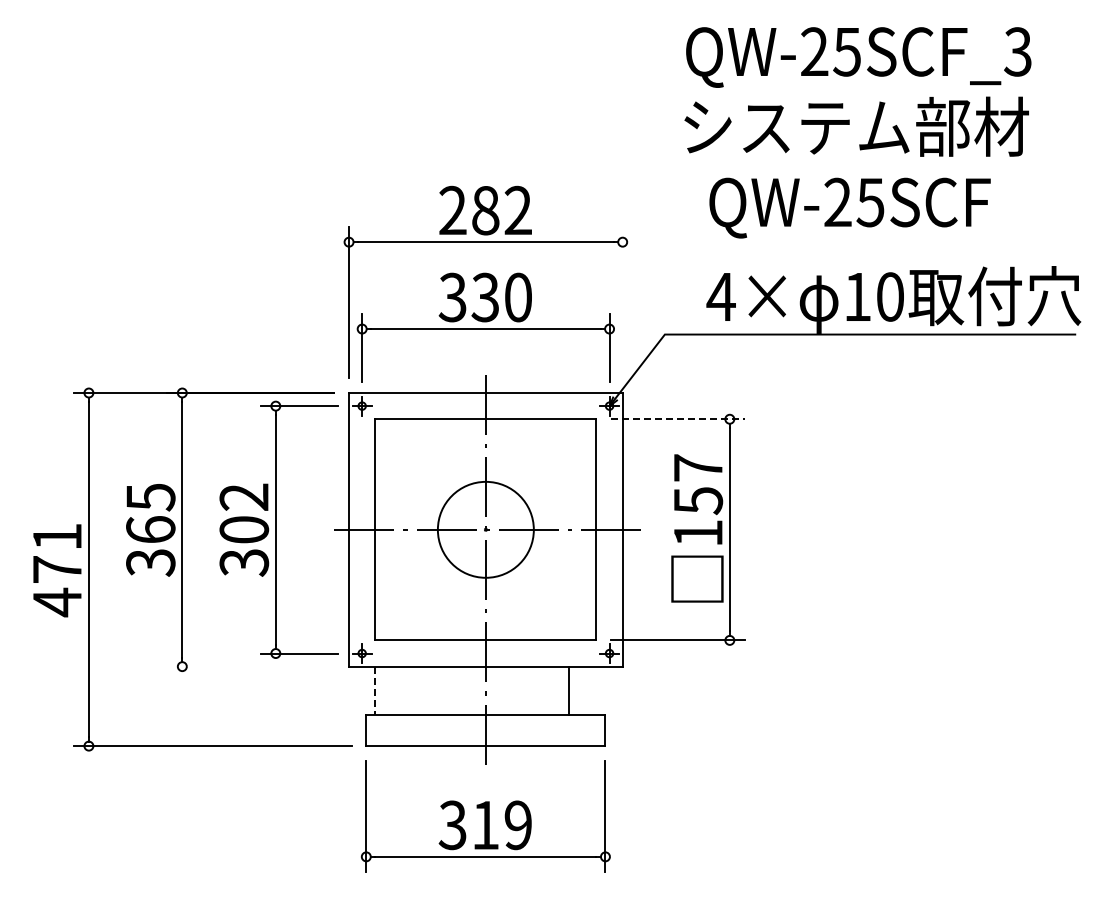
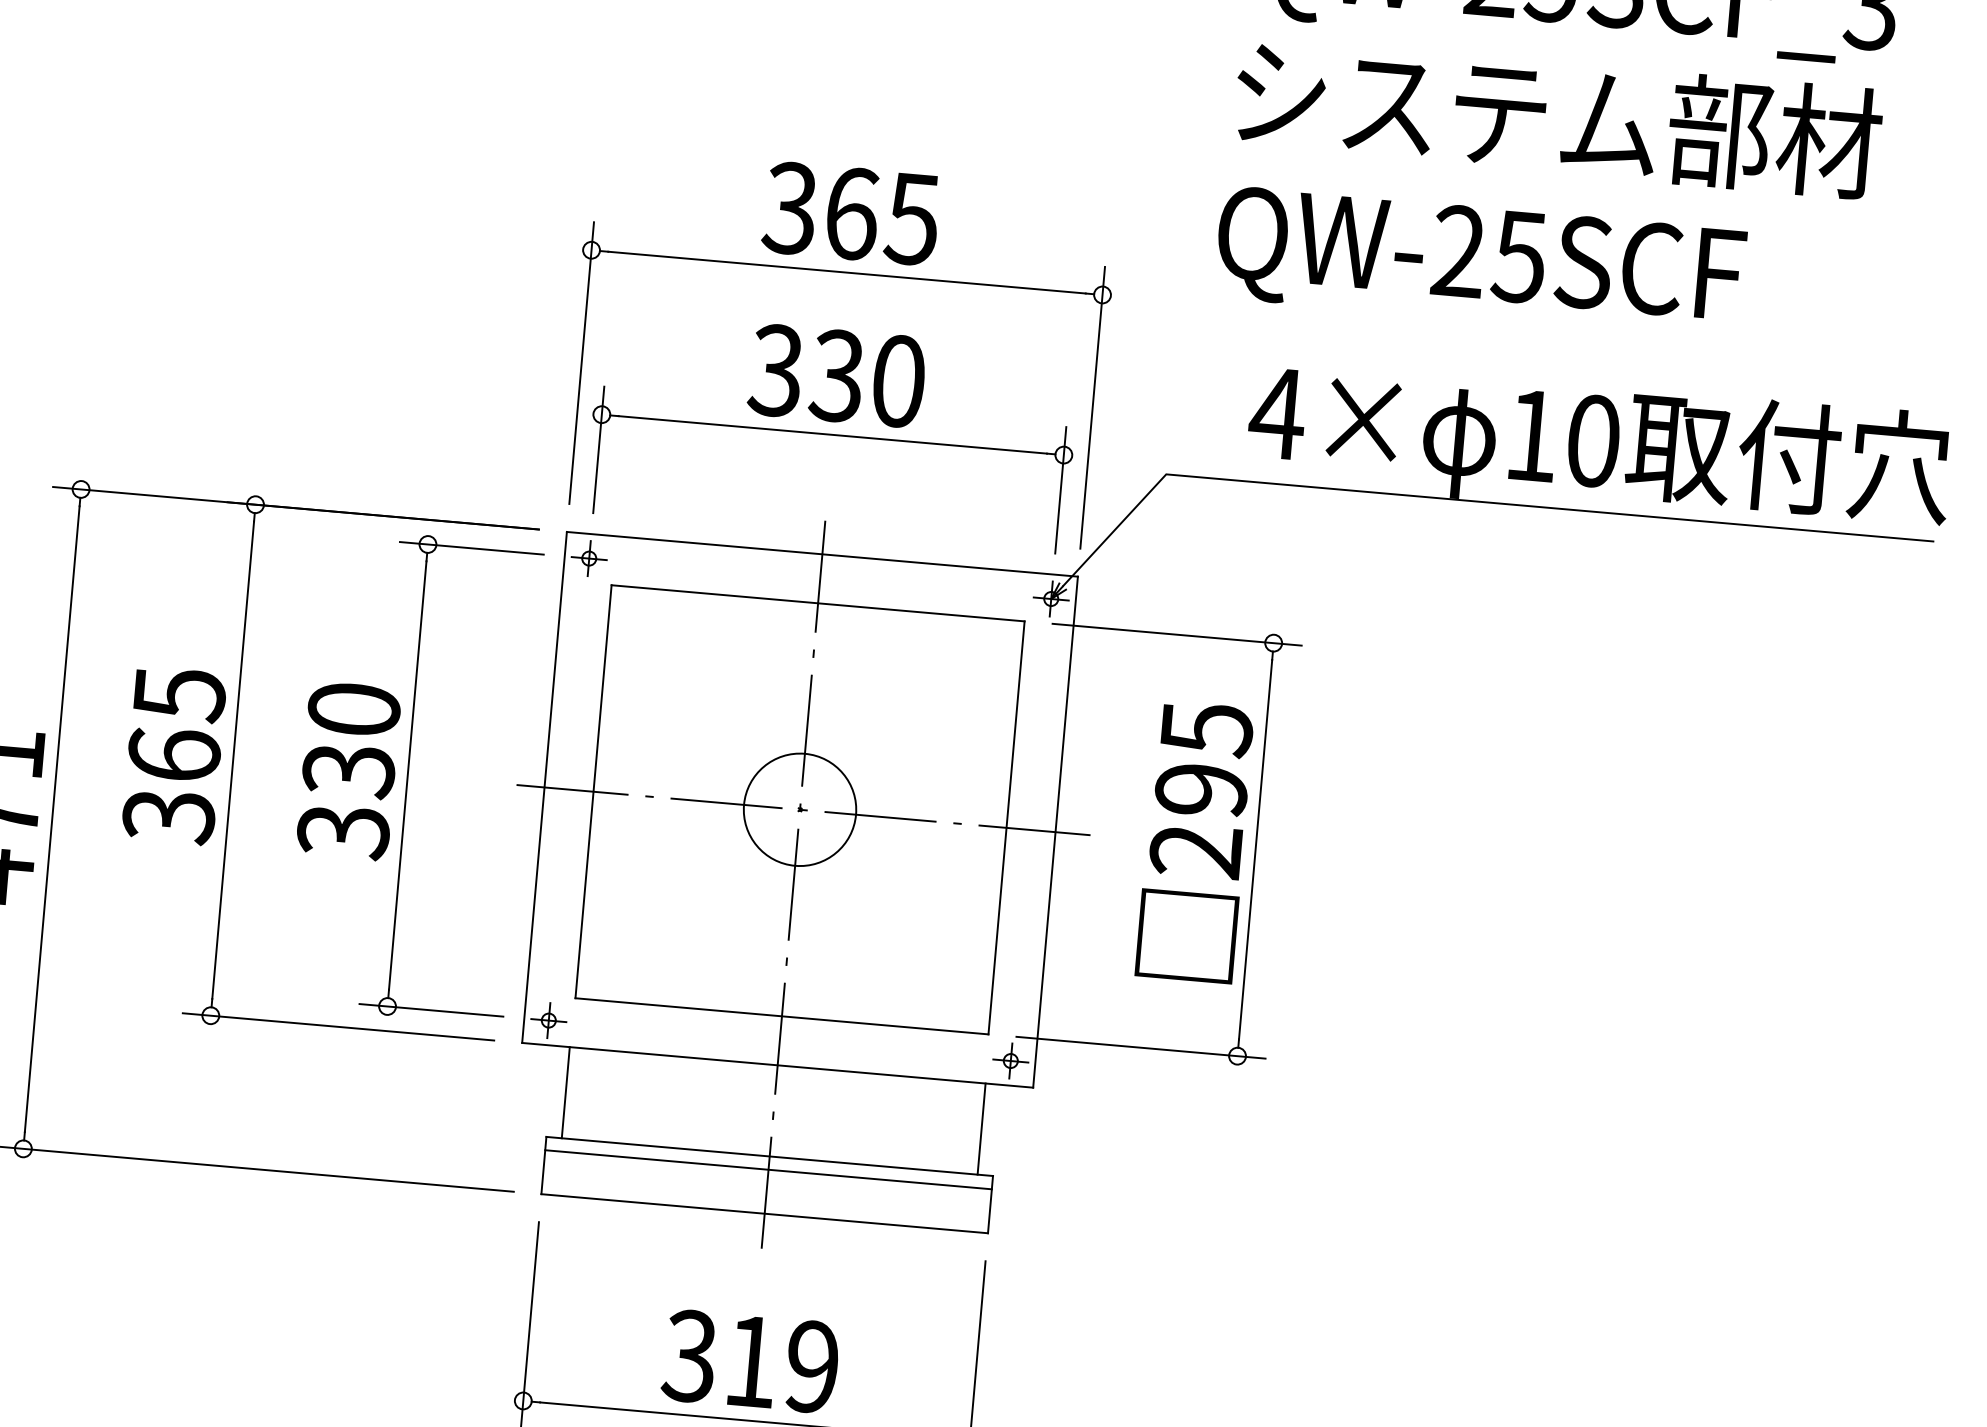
text: (849, 207) -> (1479, 262), moved
text: (484, 210) -> (849, 213), 282 -> 365
line: (622, 302) -> (1092, 407), added
line: (678, 419) -> (1177, 635), dashed -> solid
text: (698, 500) -> (1201, 789), 157 -> 295
text: (244, 513) -> (351, 739), 302 -> 330
circle: (485, 529) -> (799, 809), size x0.62
line: (250, 666) -> (338, 1026), added
line: (569, 690) -> (982, 1128), moved
line: (374, 691) -> (565, 1093), dashed -> solid
line: (485, 722) -> (767, 1169), added

